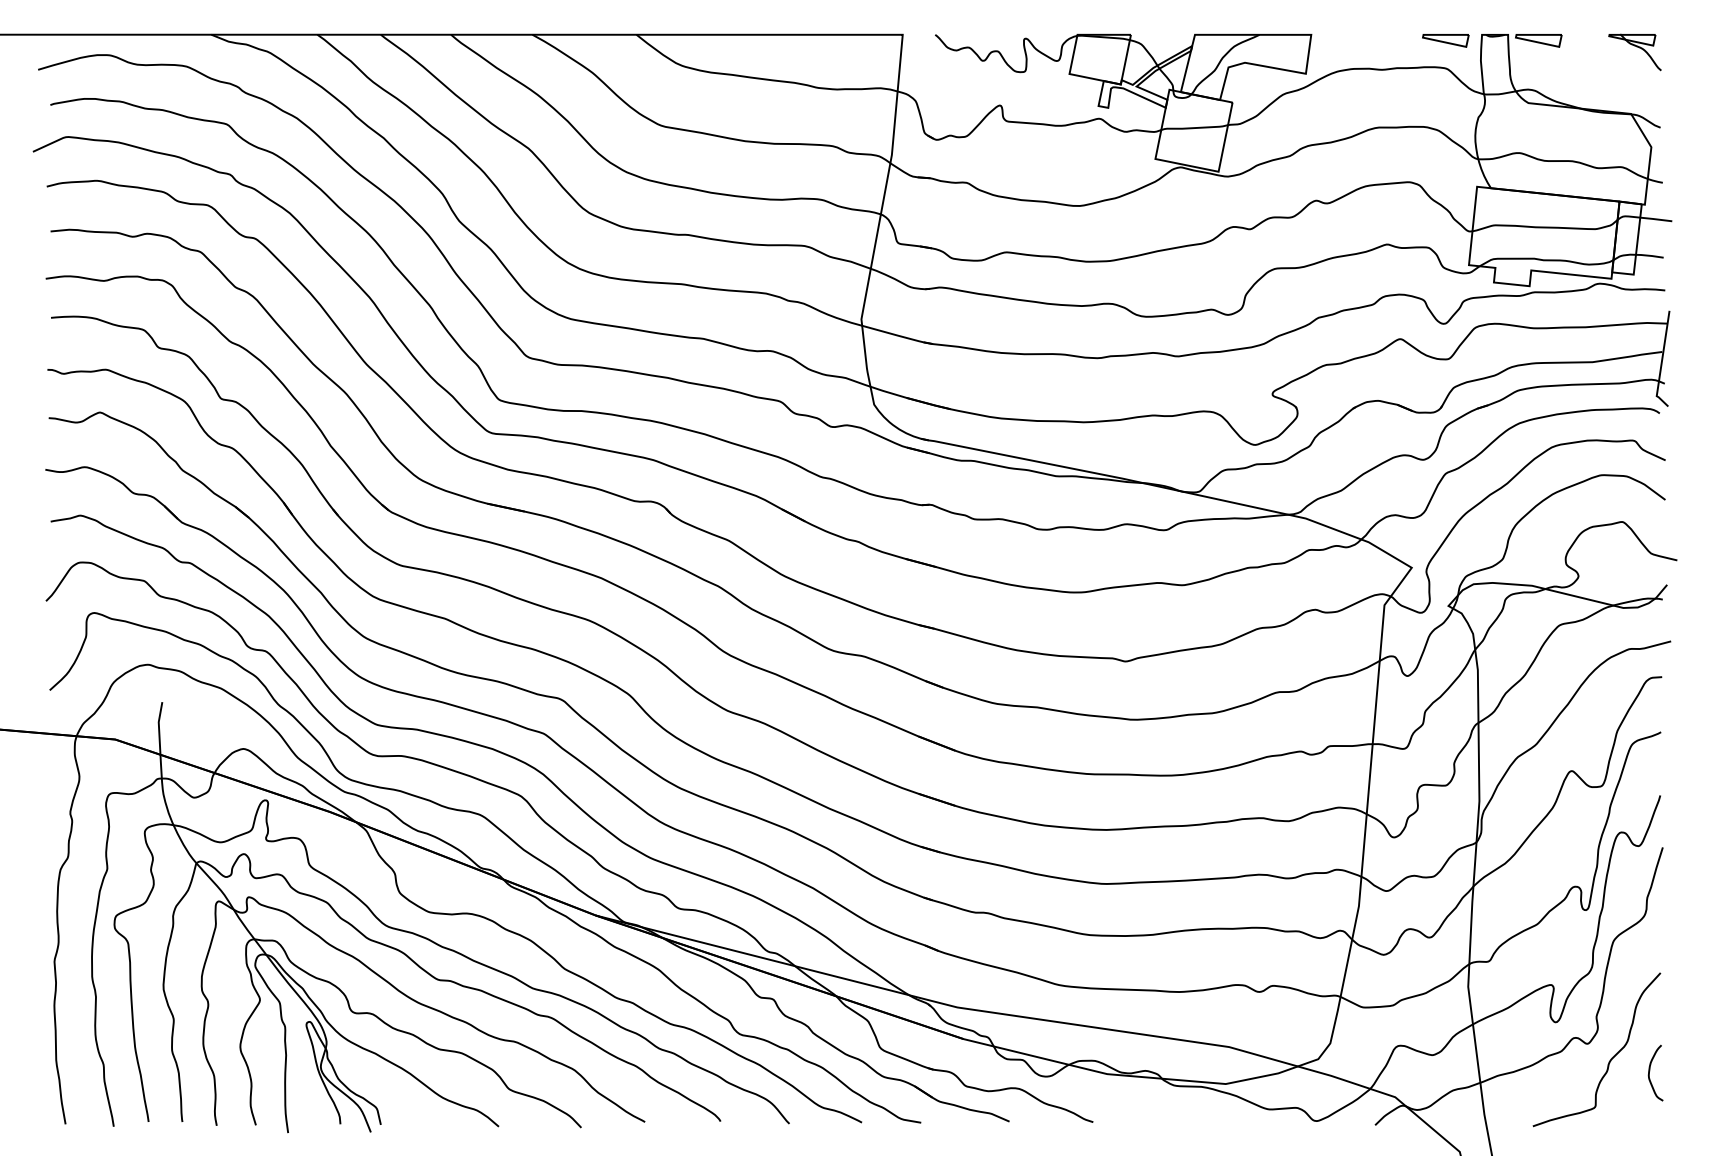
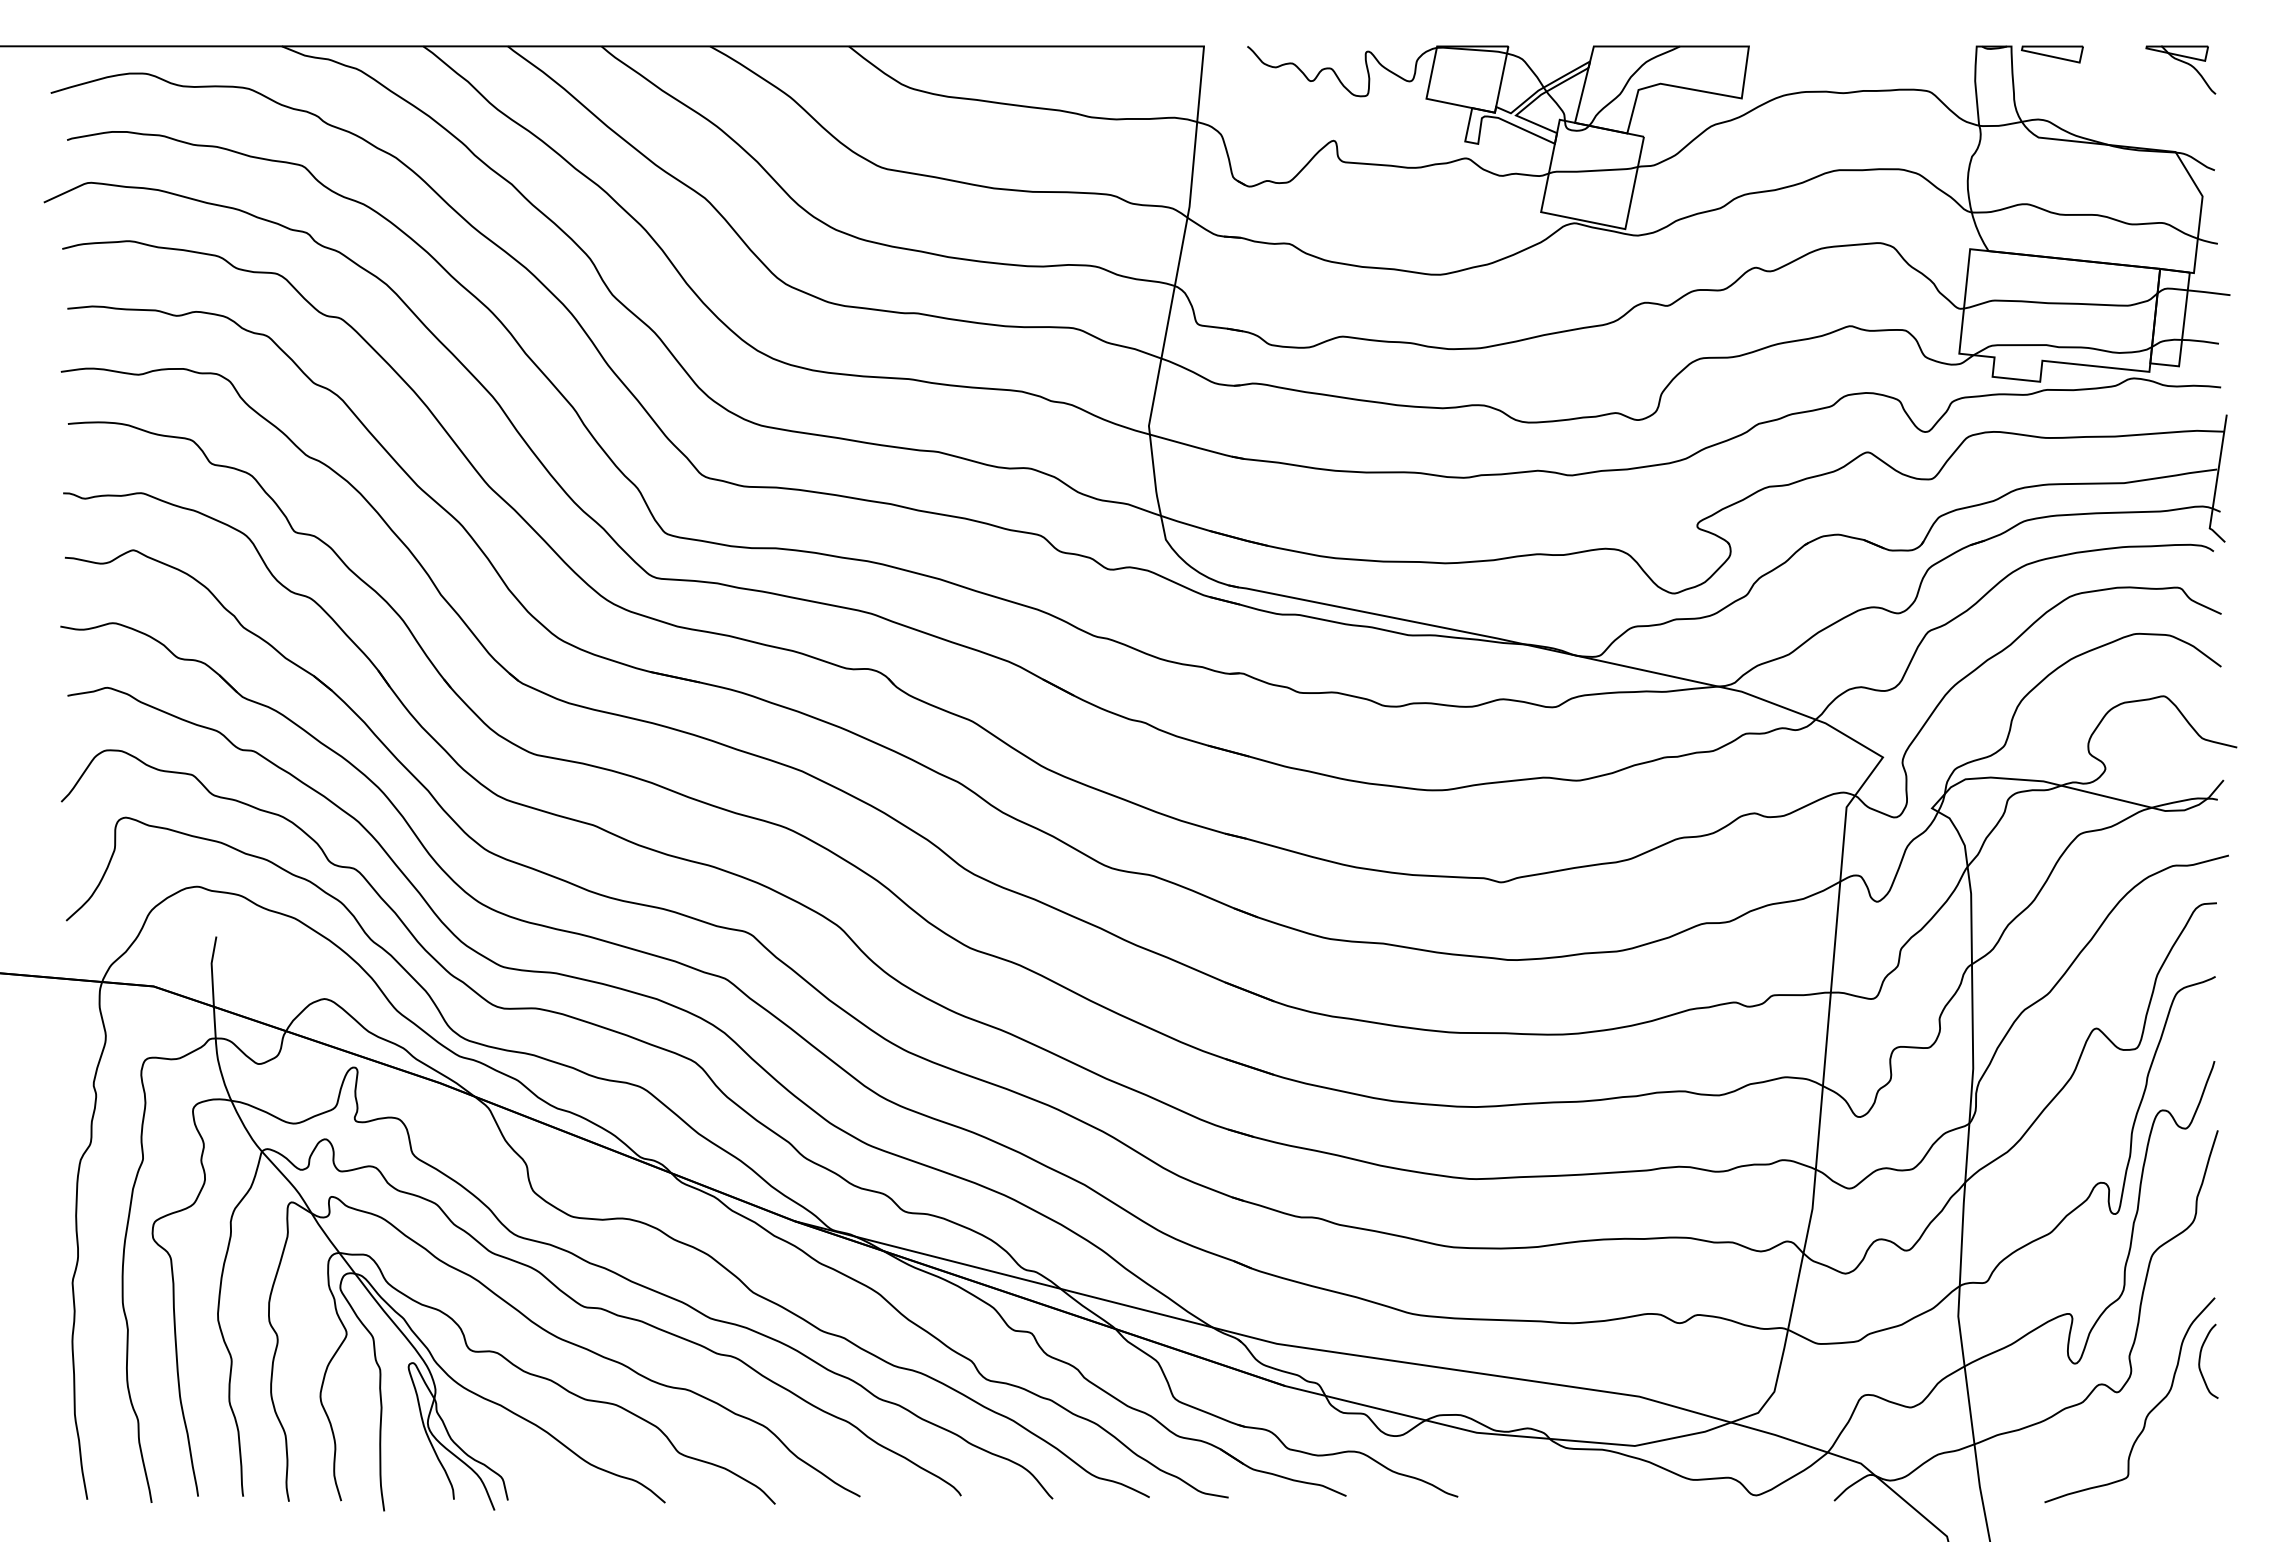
part: (1445, 40) -> (1928, 54), removed
curve: (1649, 1072) -> (2200, 1360), moved

